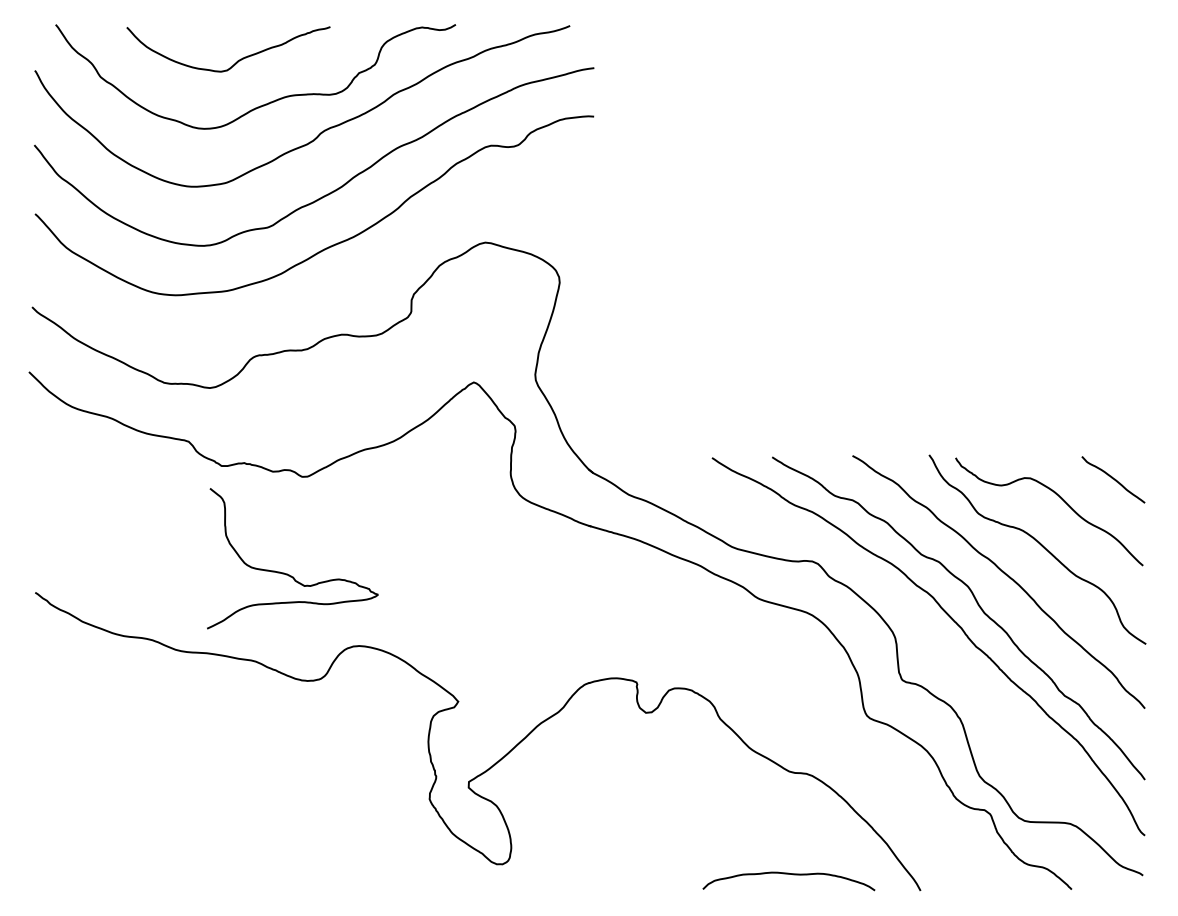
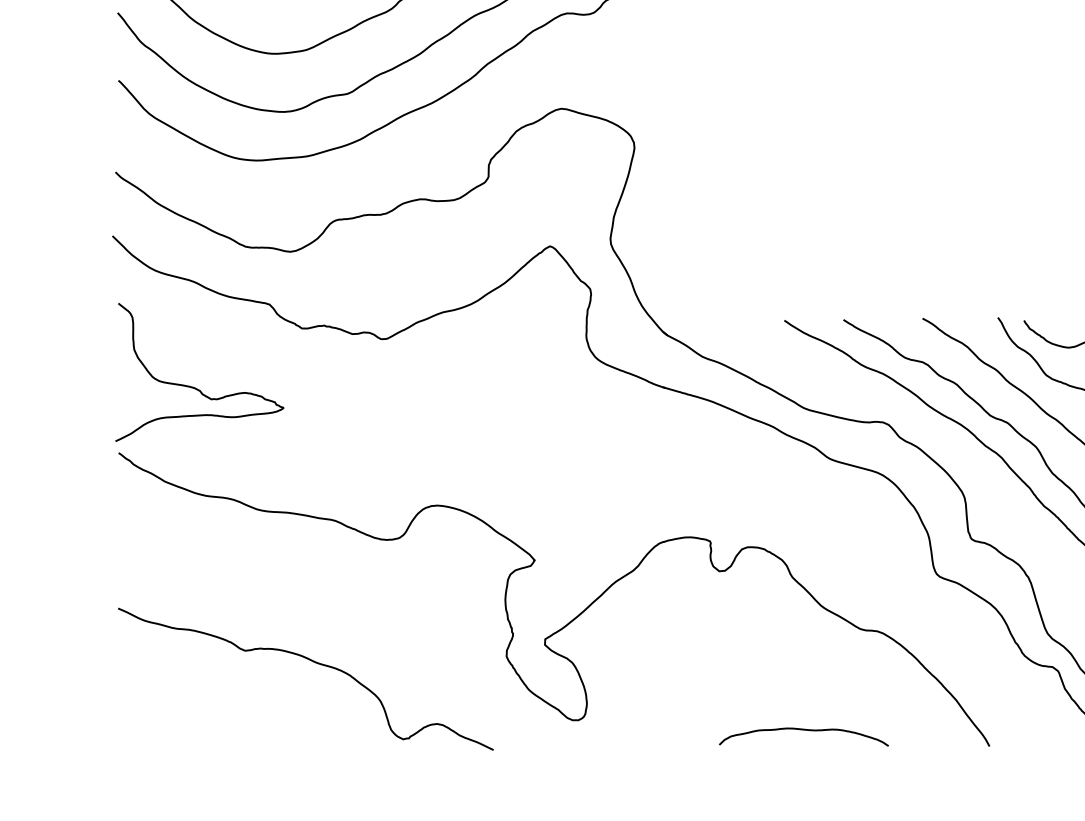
curve: (287, 573) -> (194, 387), moved
curve: (233, 805) -> (313, 662), added
curve: (788, 874) -> (803, 730), moved

